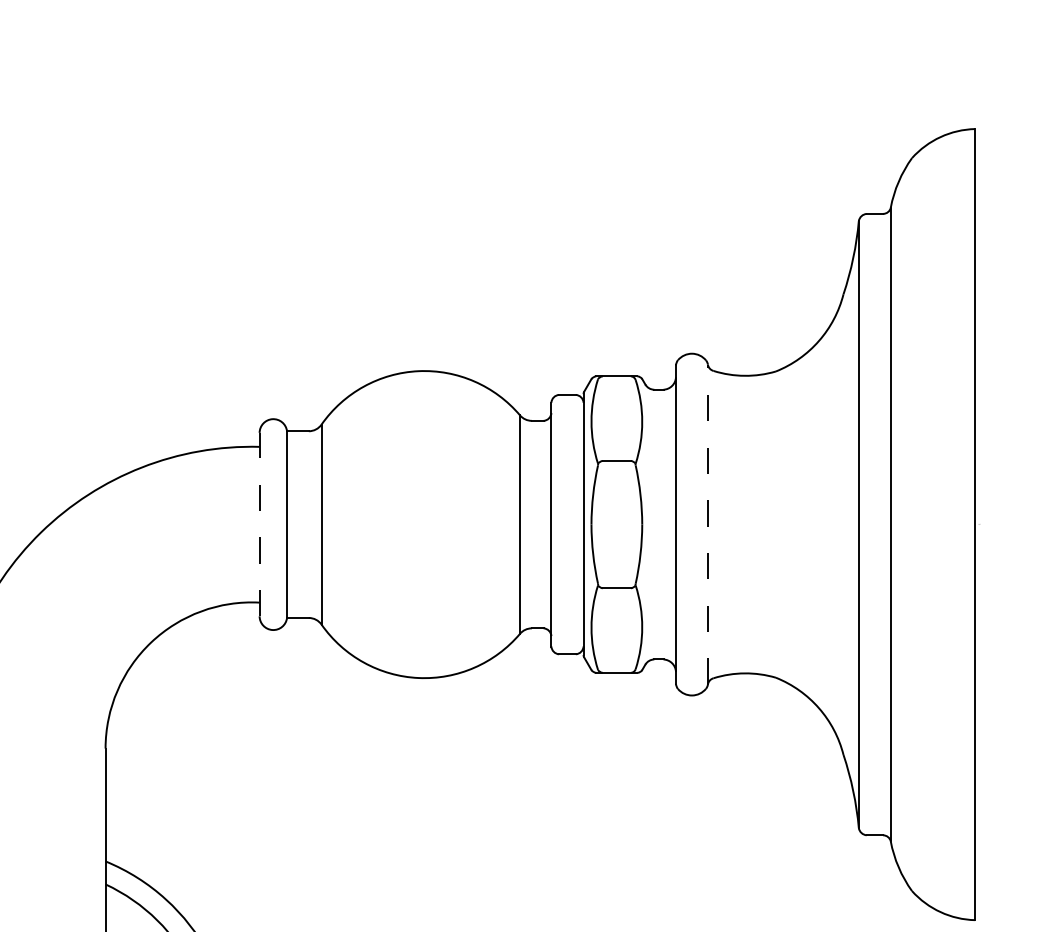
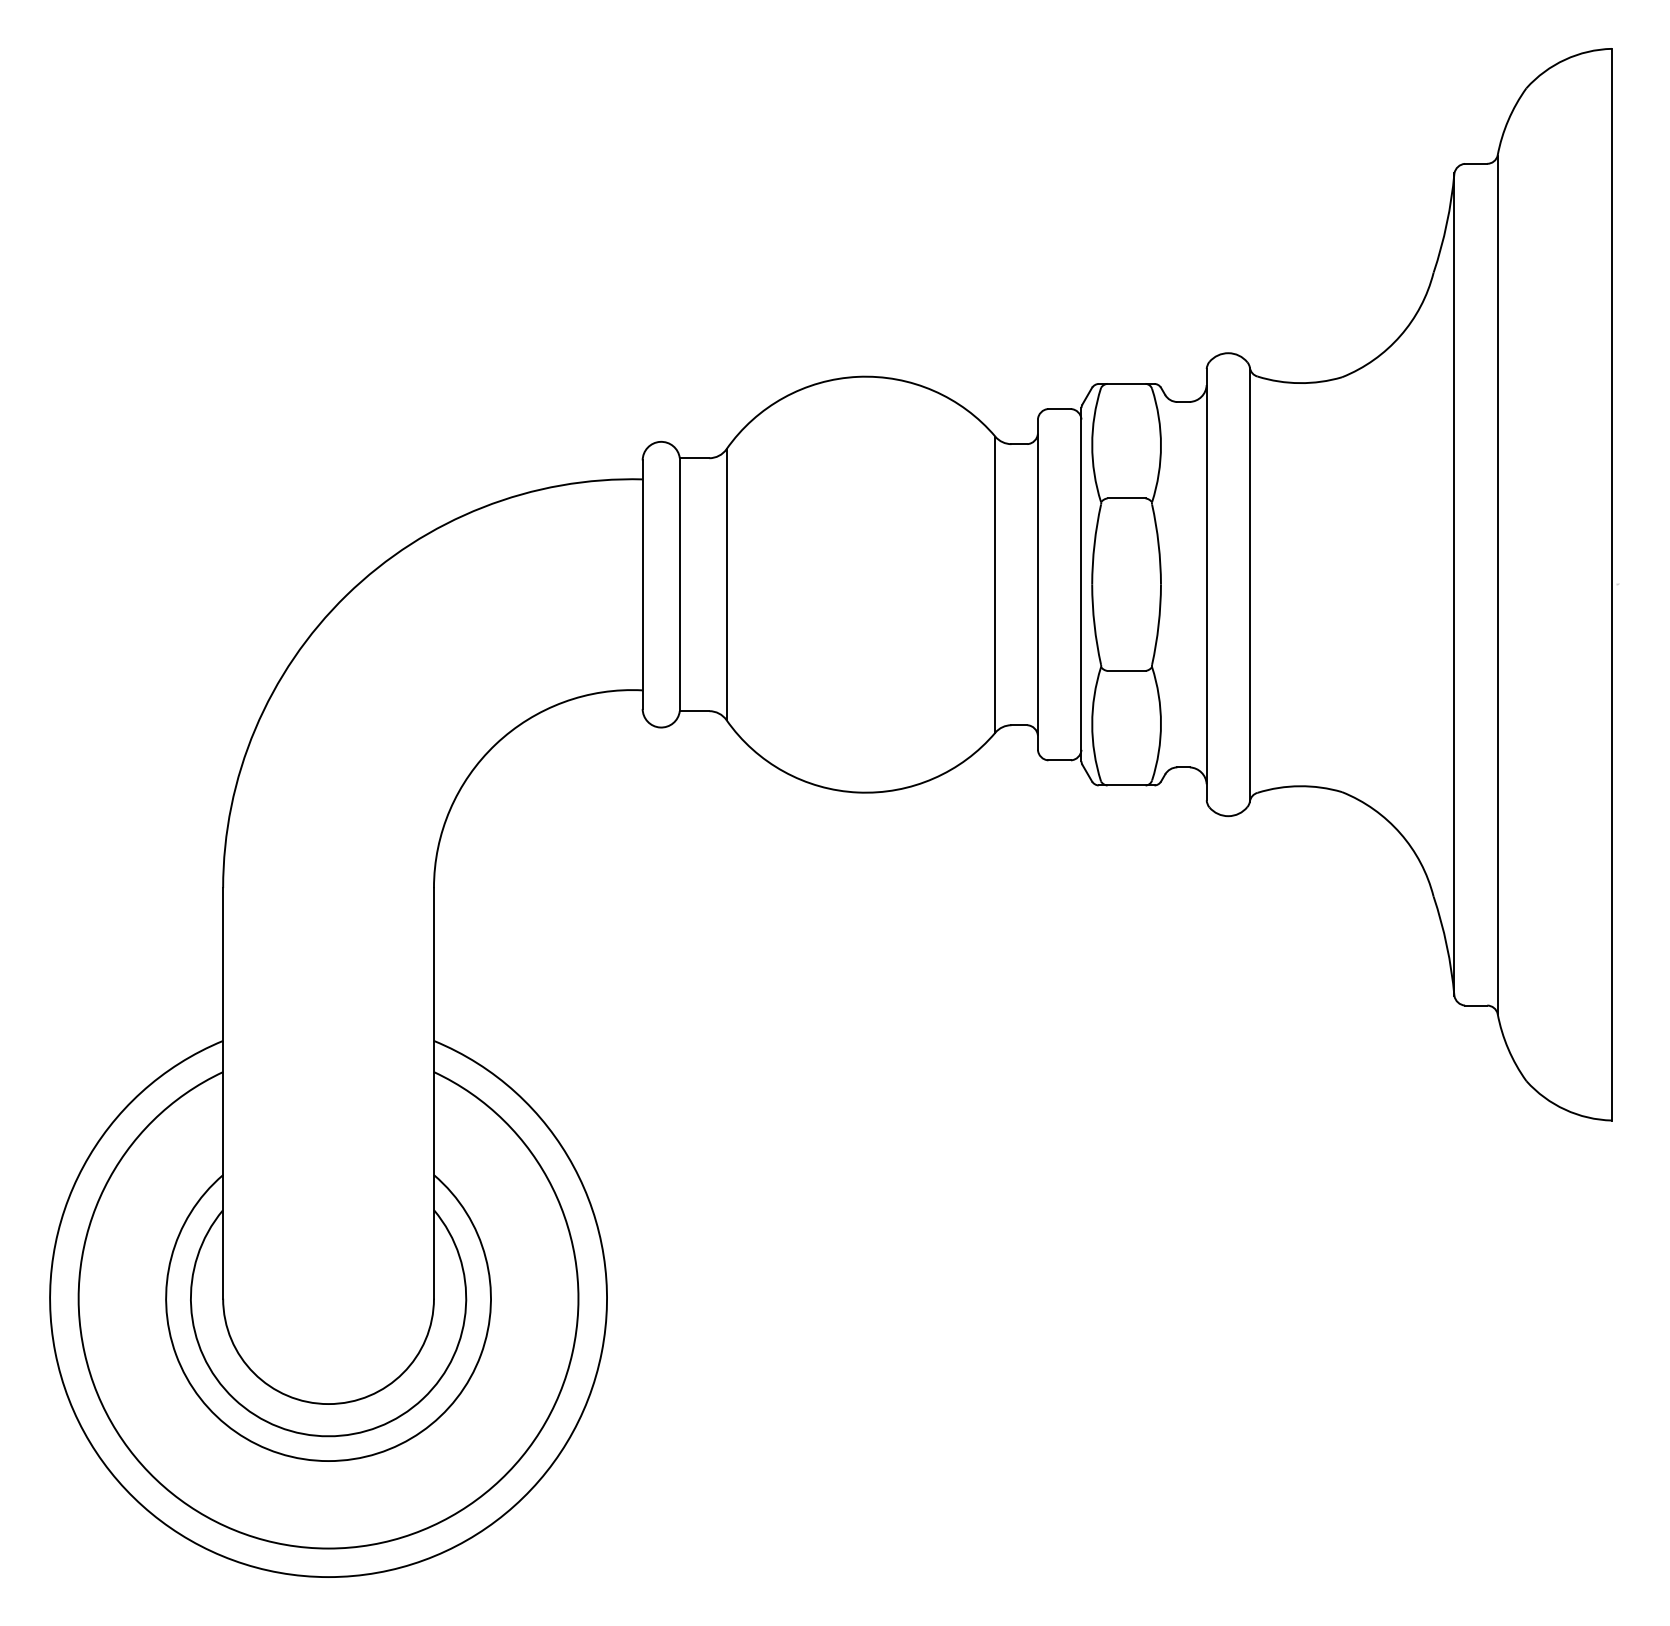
line: (259, 524) -> (642, 584), dashed -> solid
line: (707, 524) -> (1249, 584), dashed -> solid

